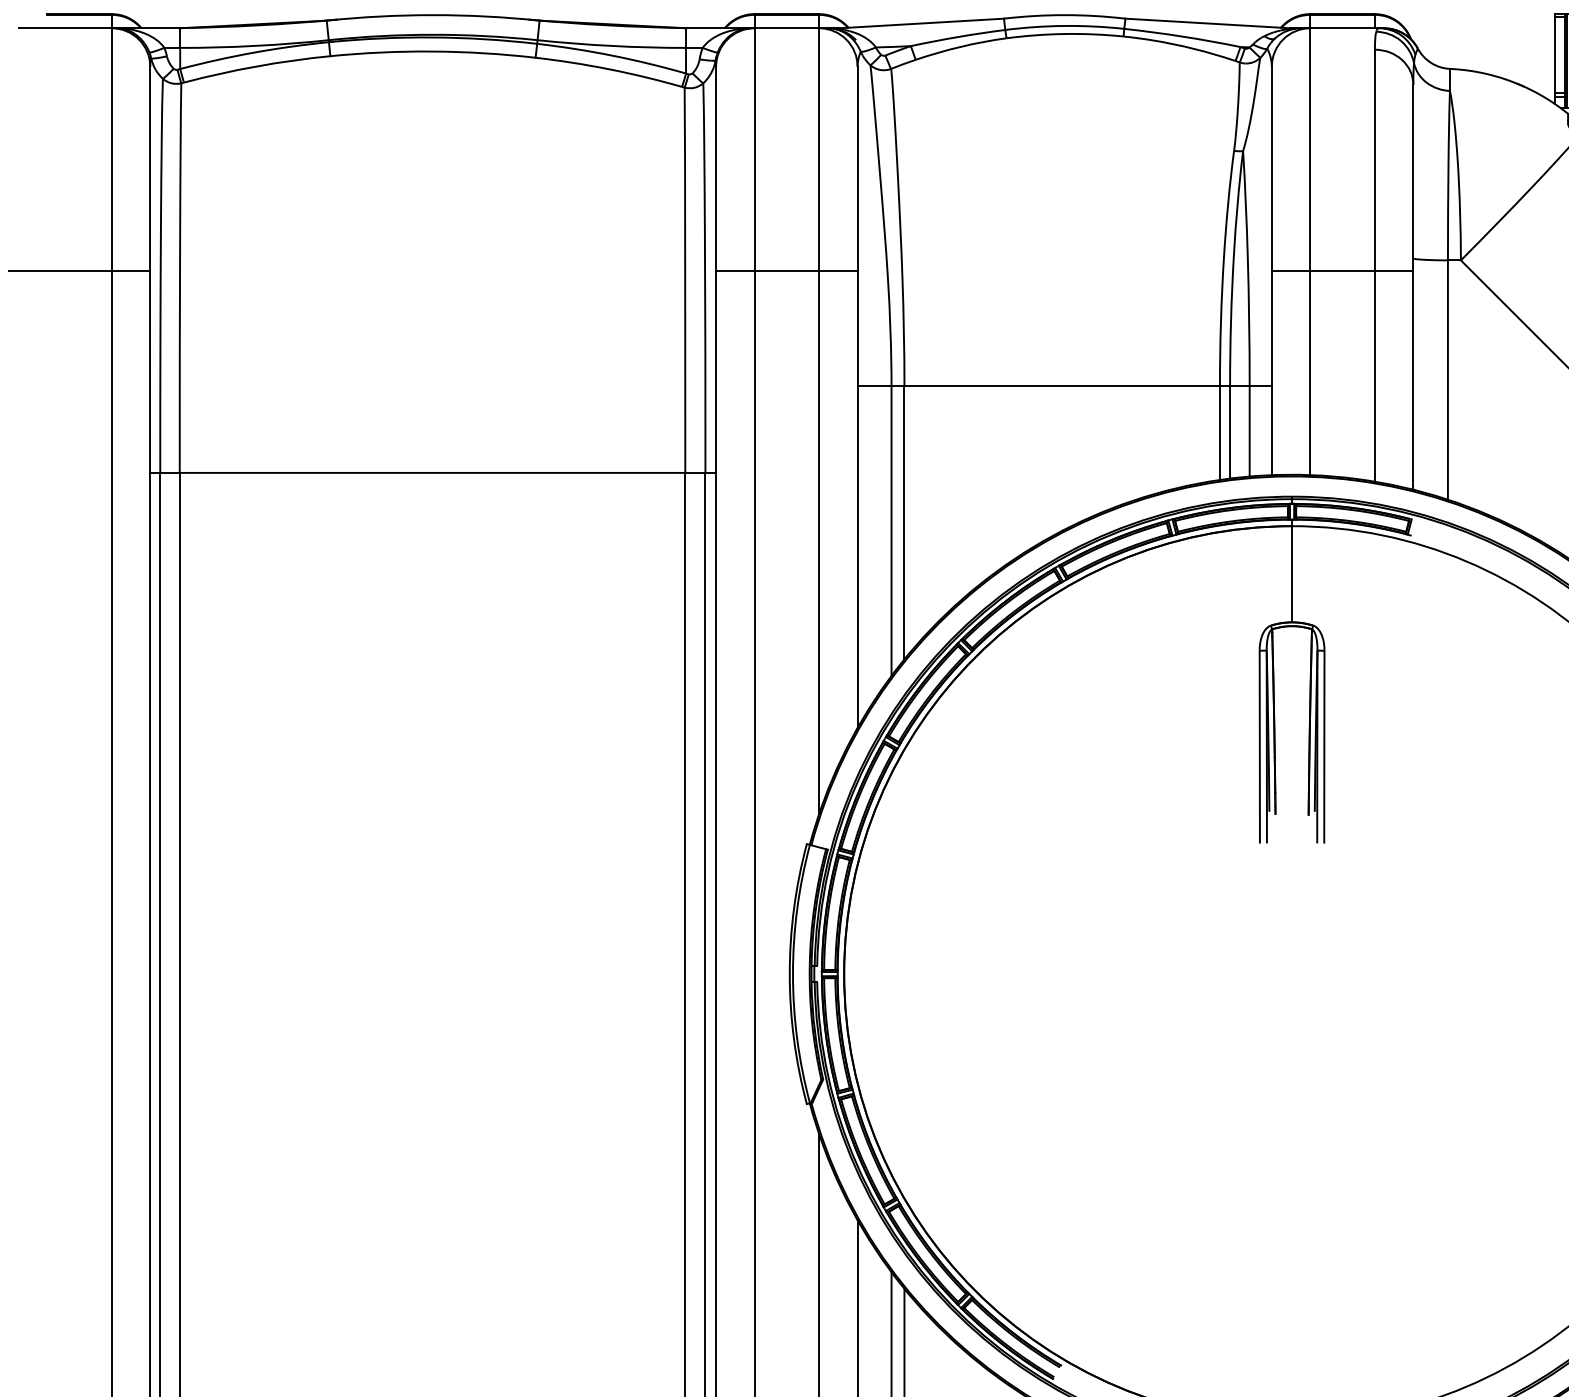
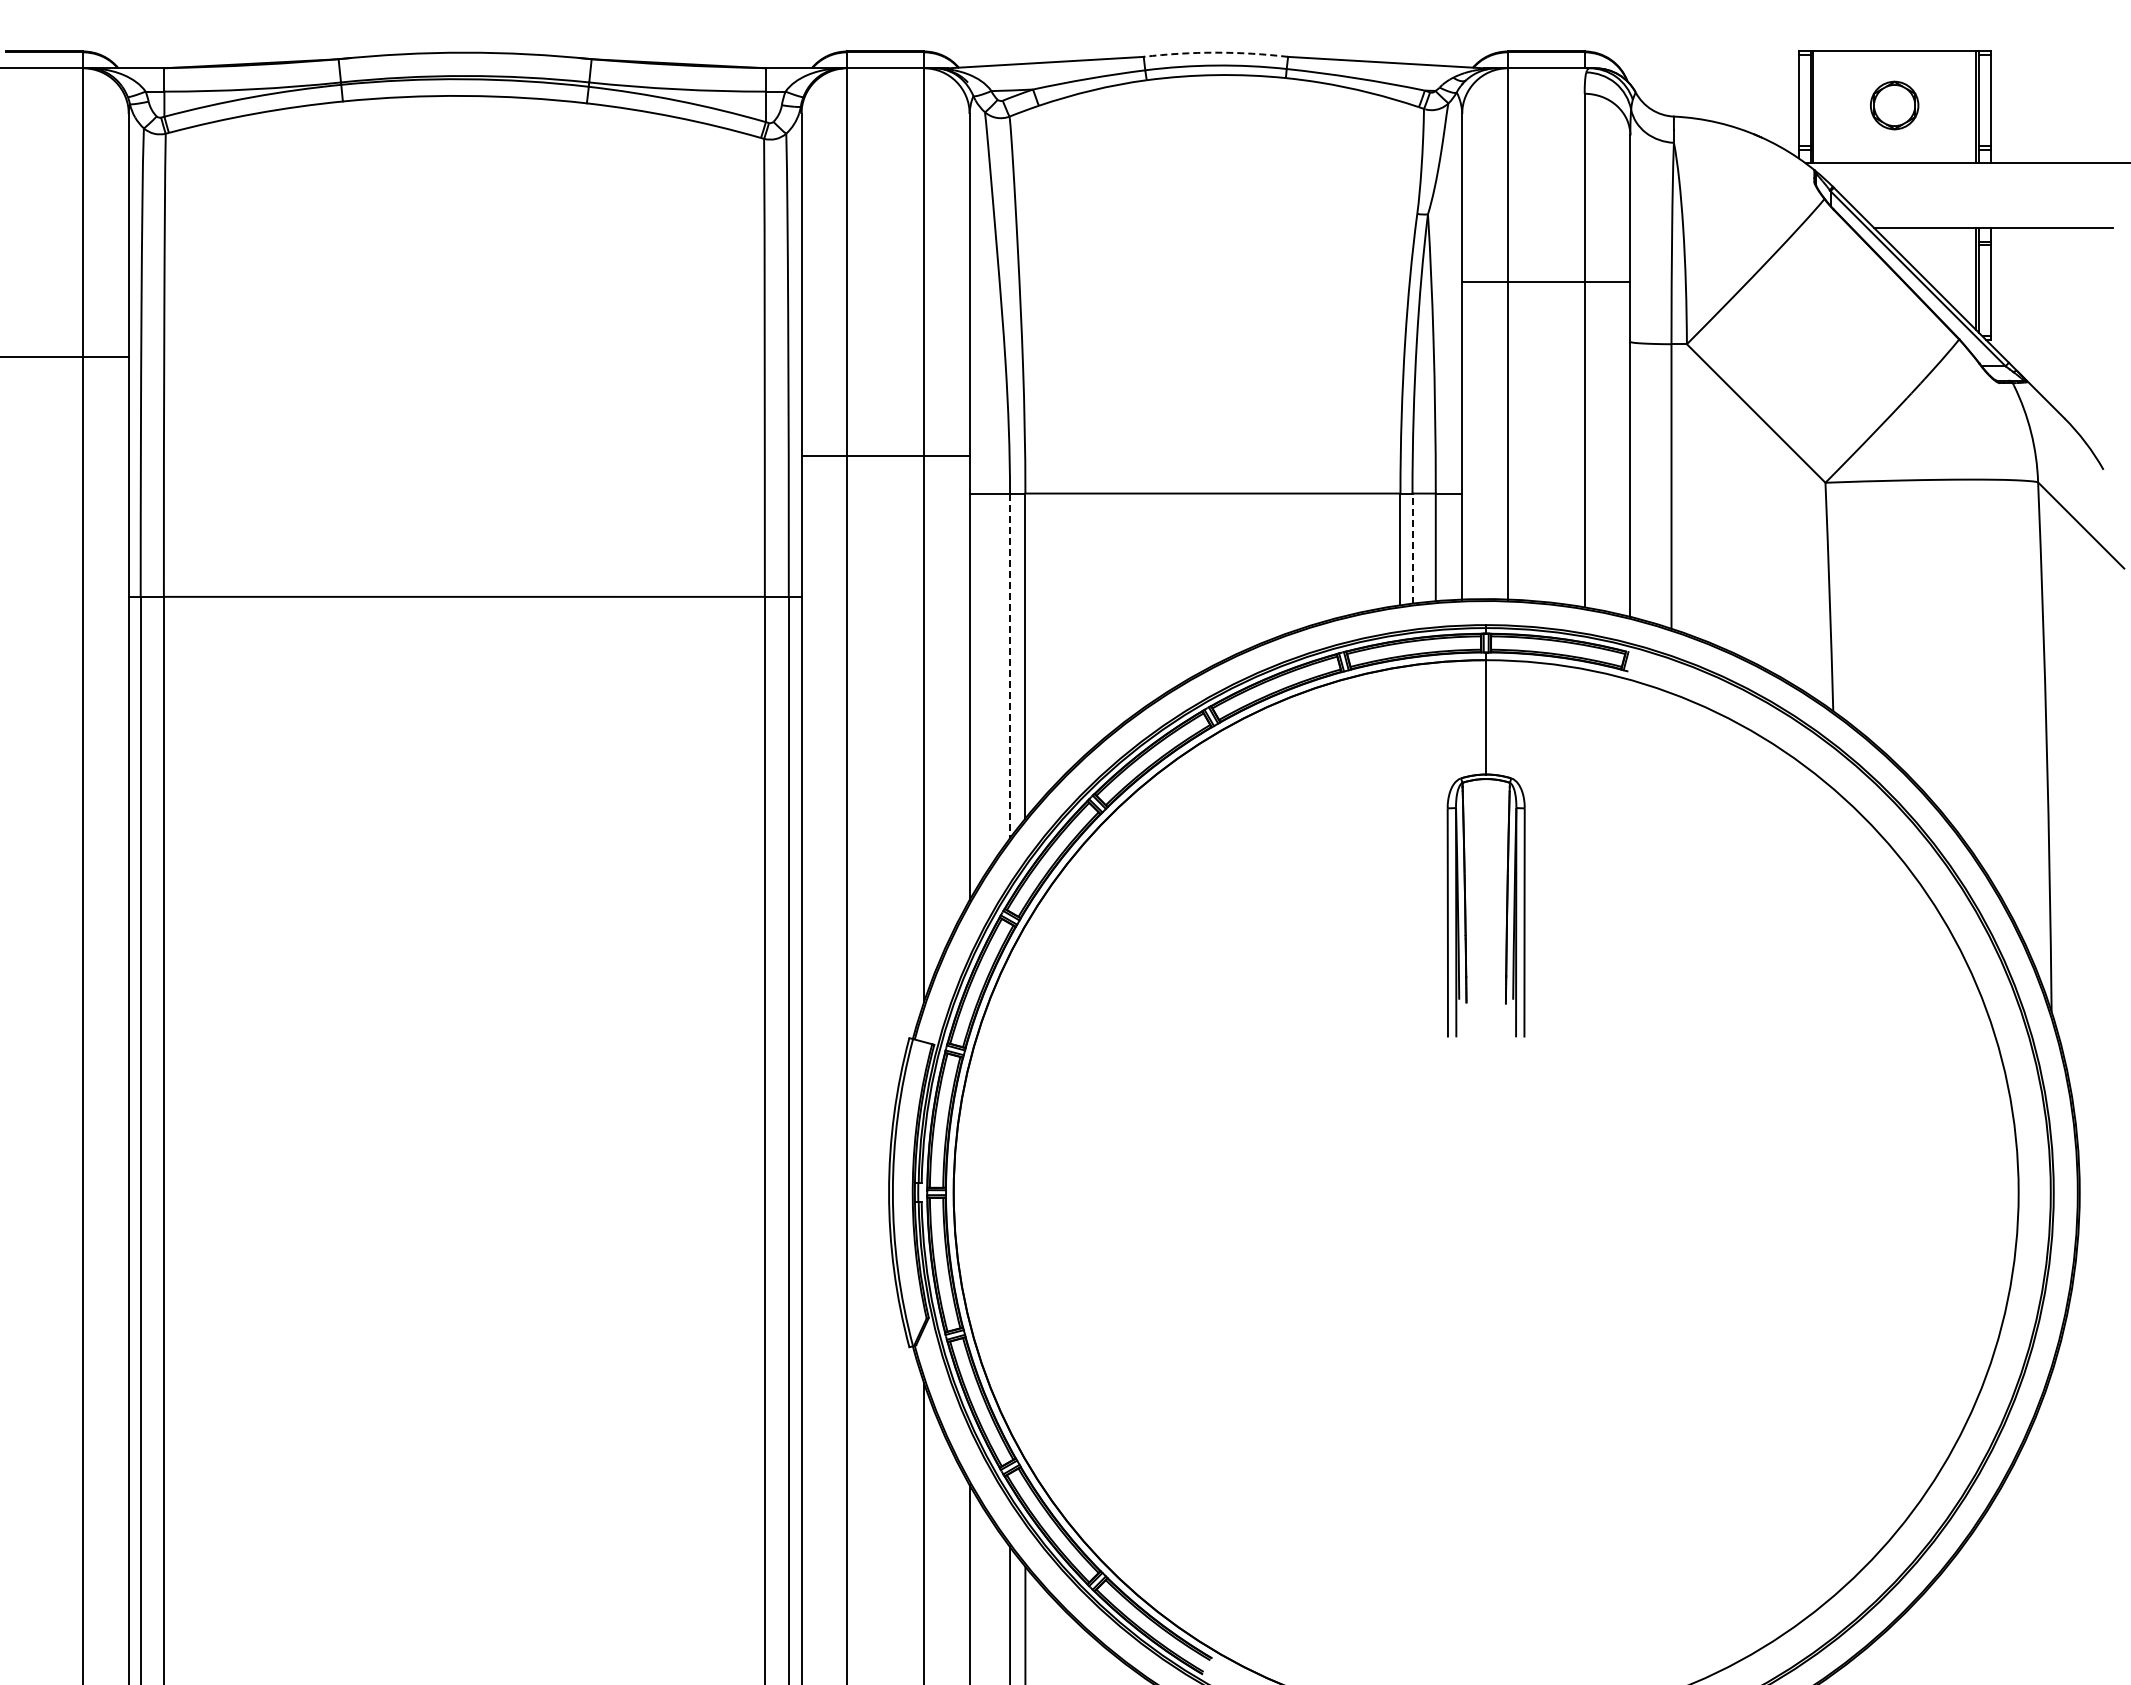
arc: (1064, 14) -> (1215, 52), solid -> dashed
line: (786, 270) -> (885, 455), moved
line: (1342, 270) -> (1546, 281), moved
line: (1230, 432) -> (1412, 548), solid -> dashed
line: (891, 531) -> (1010, 666), solid -> dashed

